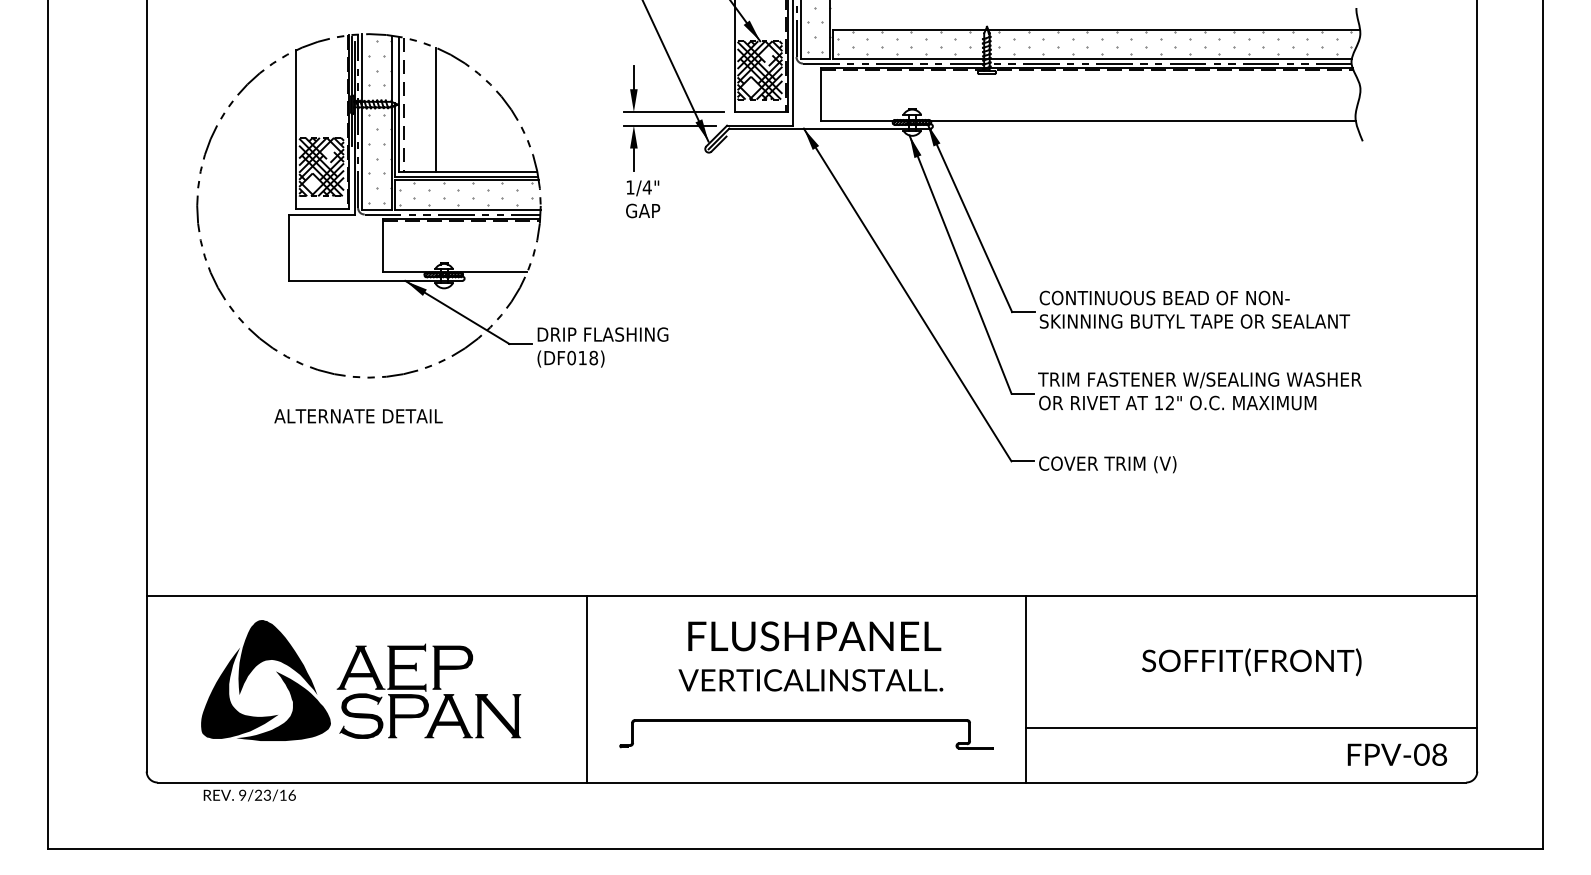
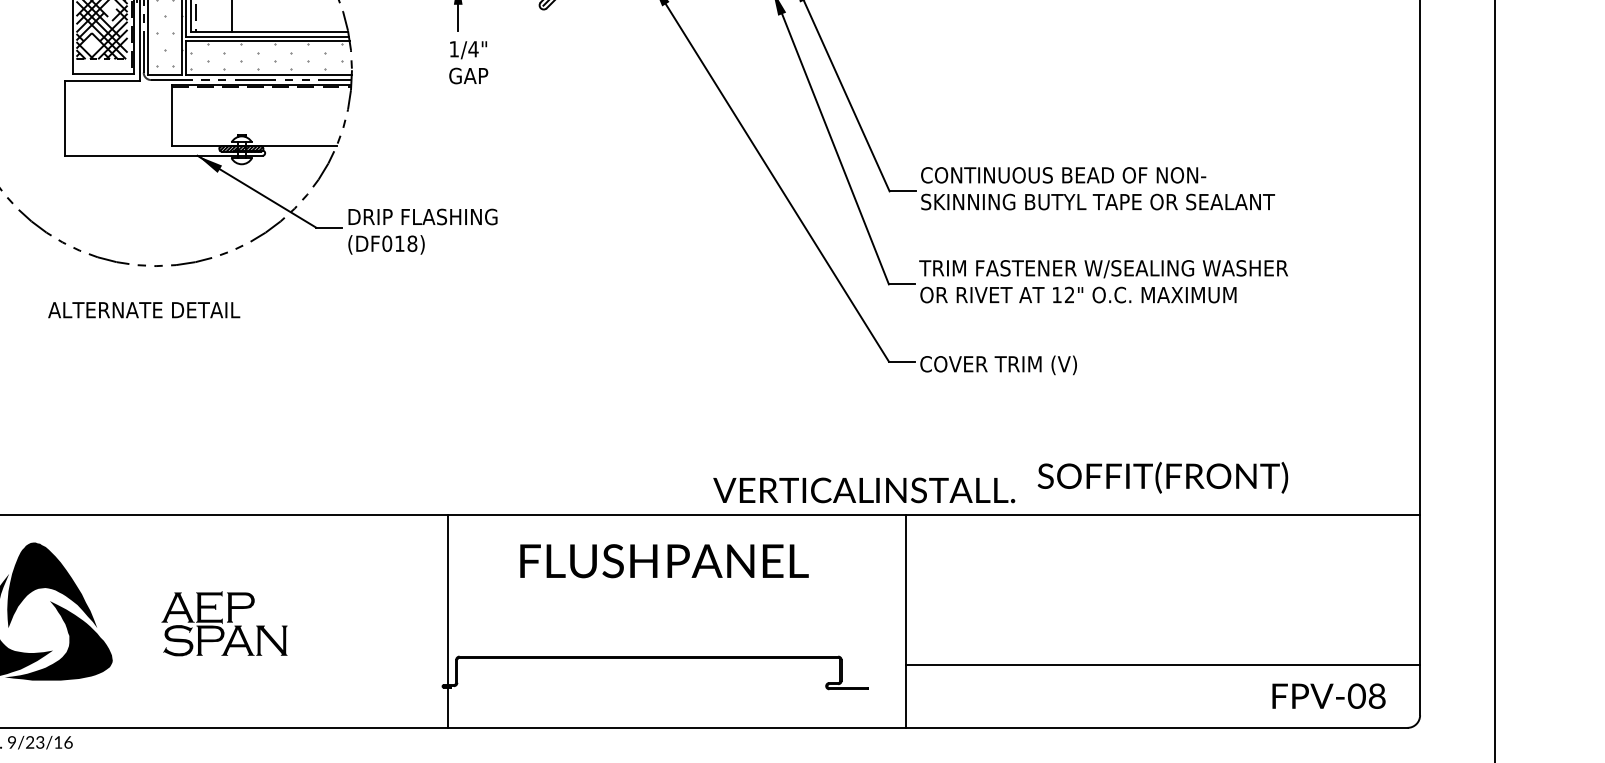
text: (1251, 662) -> (1162, 478), moved
text: (810, 680) -> (863, 490), moved
line: (586, 688) -> (447, 620), moved
part: (428, 690) -> (223, 622), size x0.6

